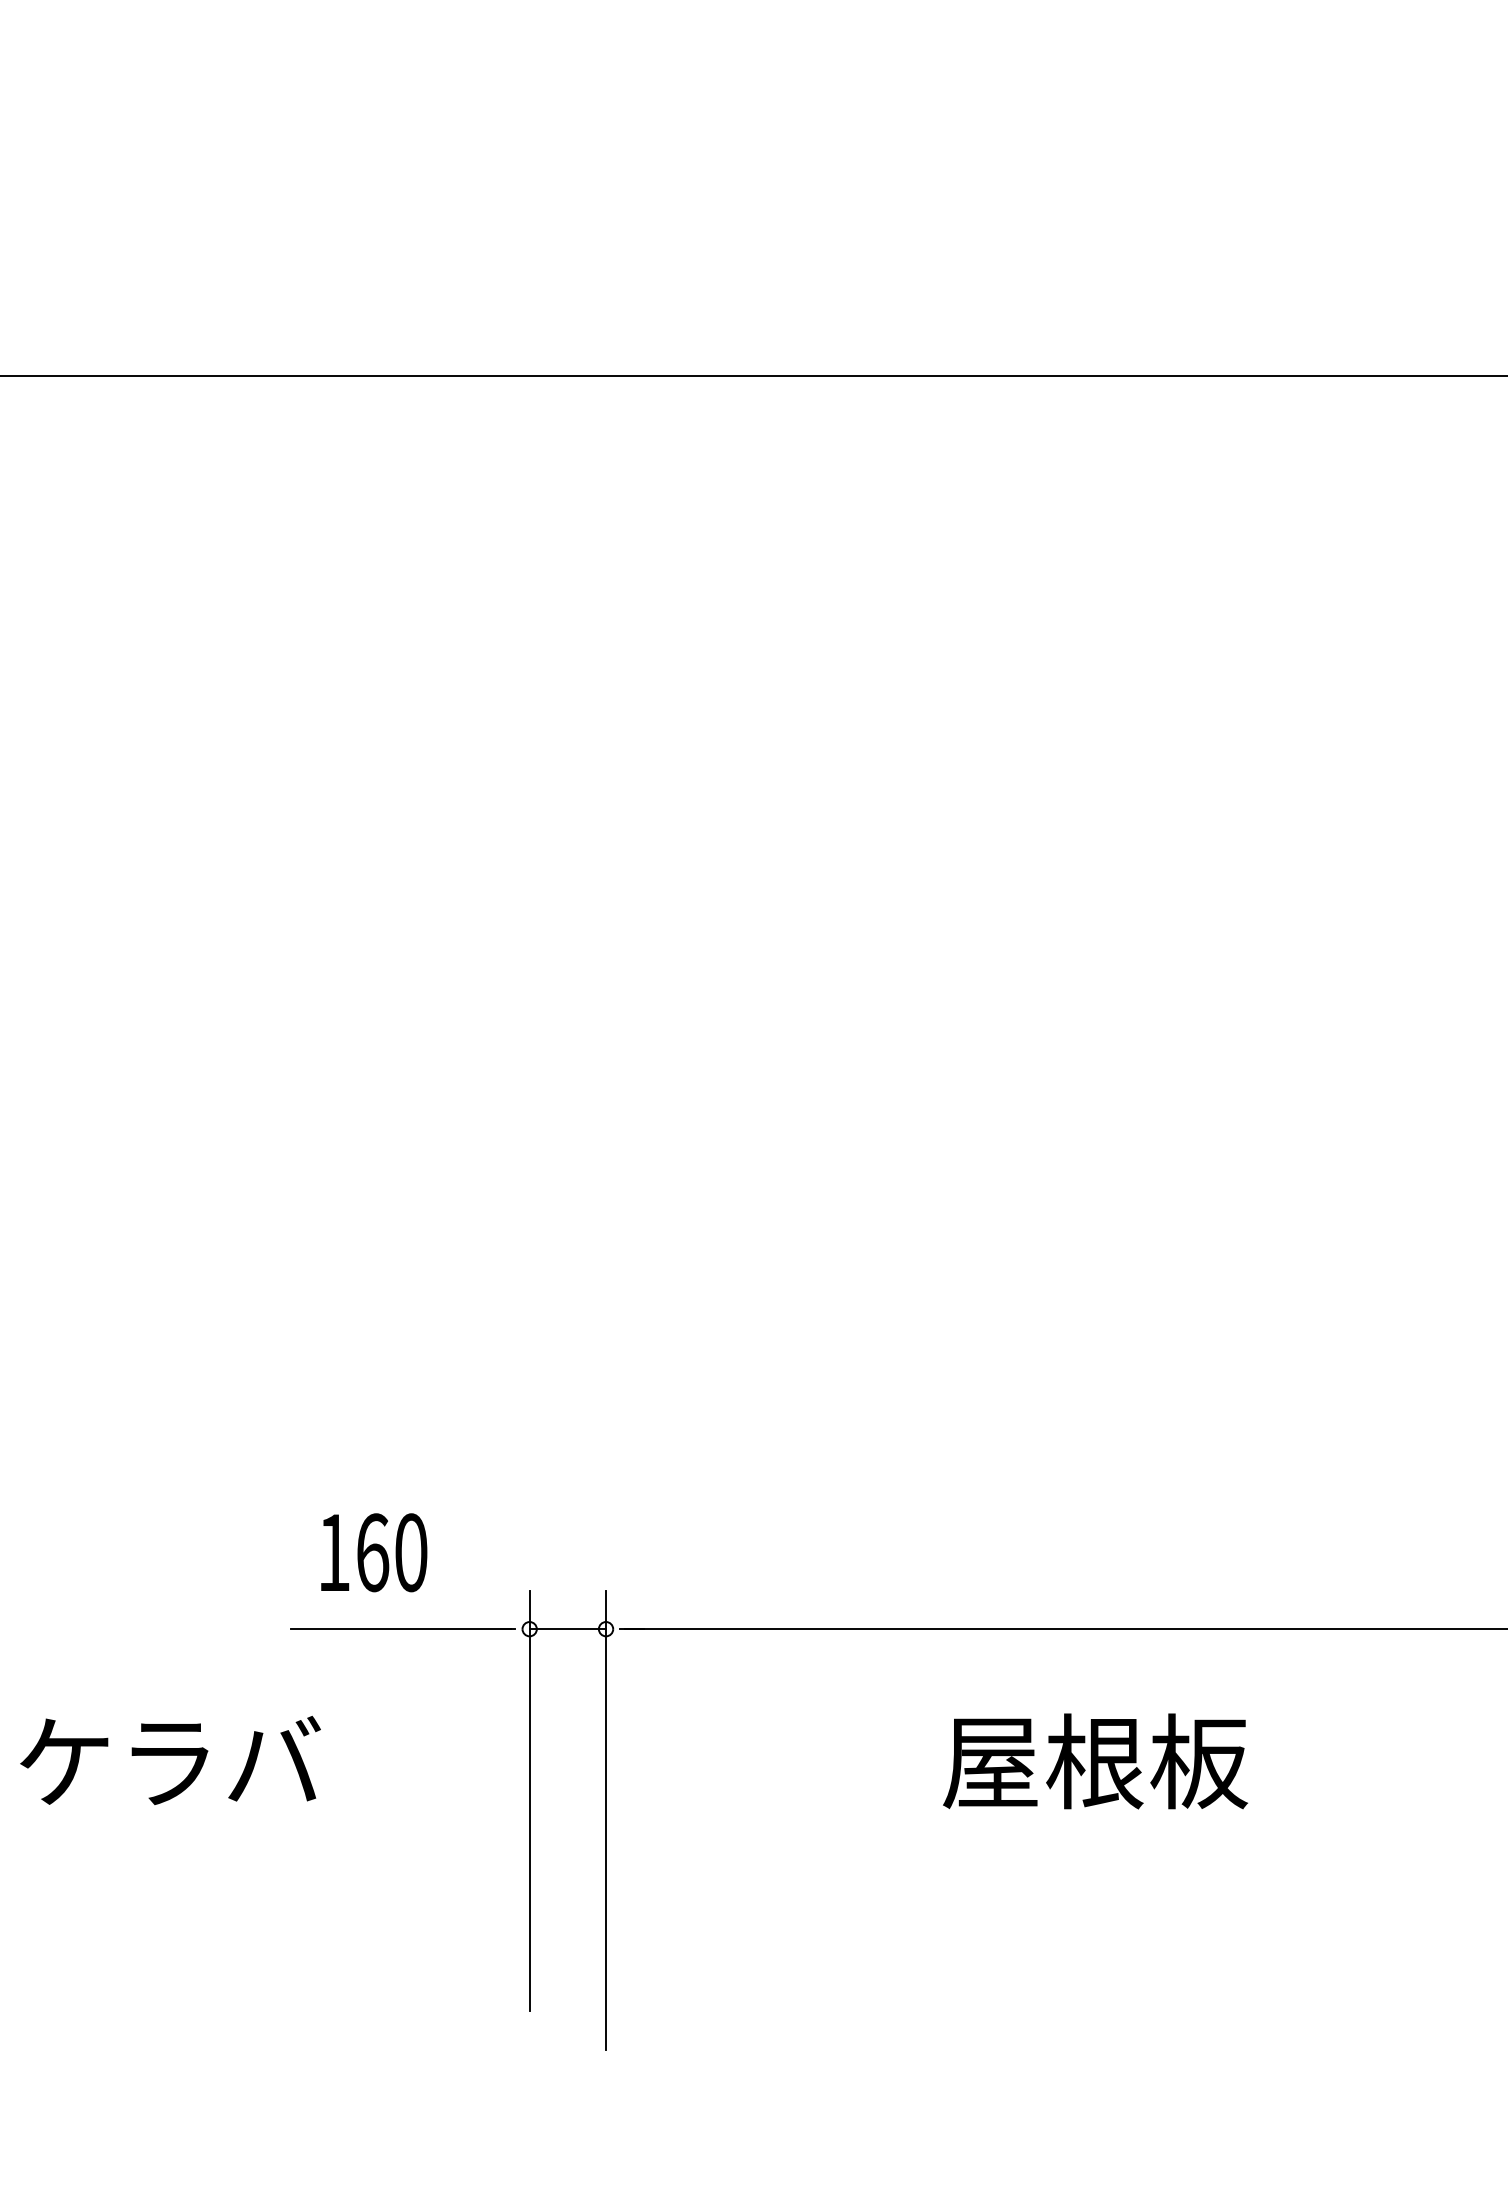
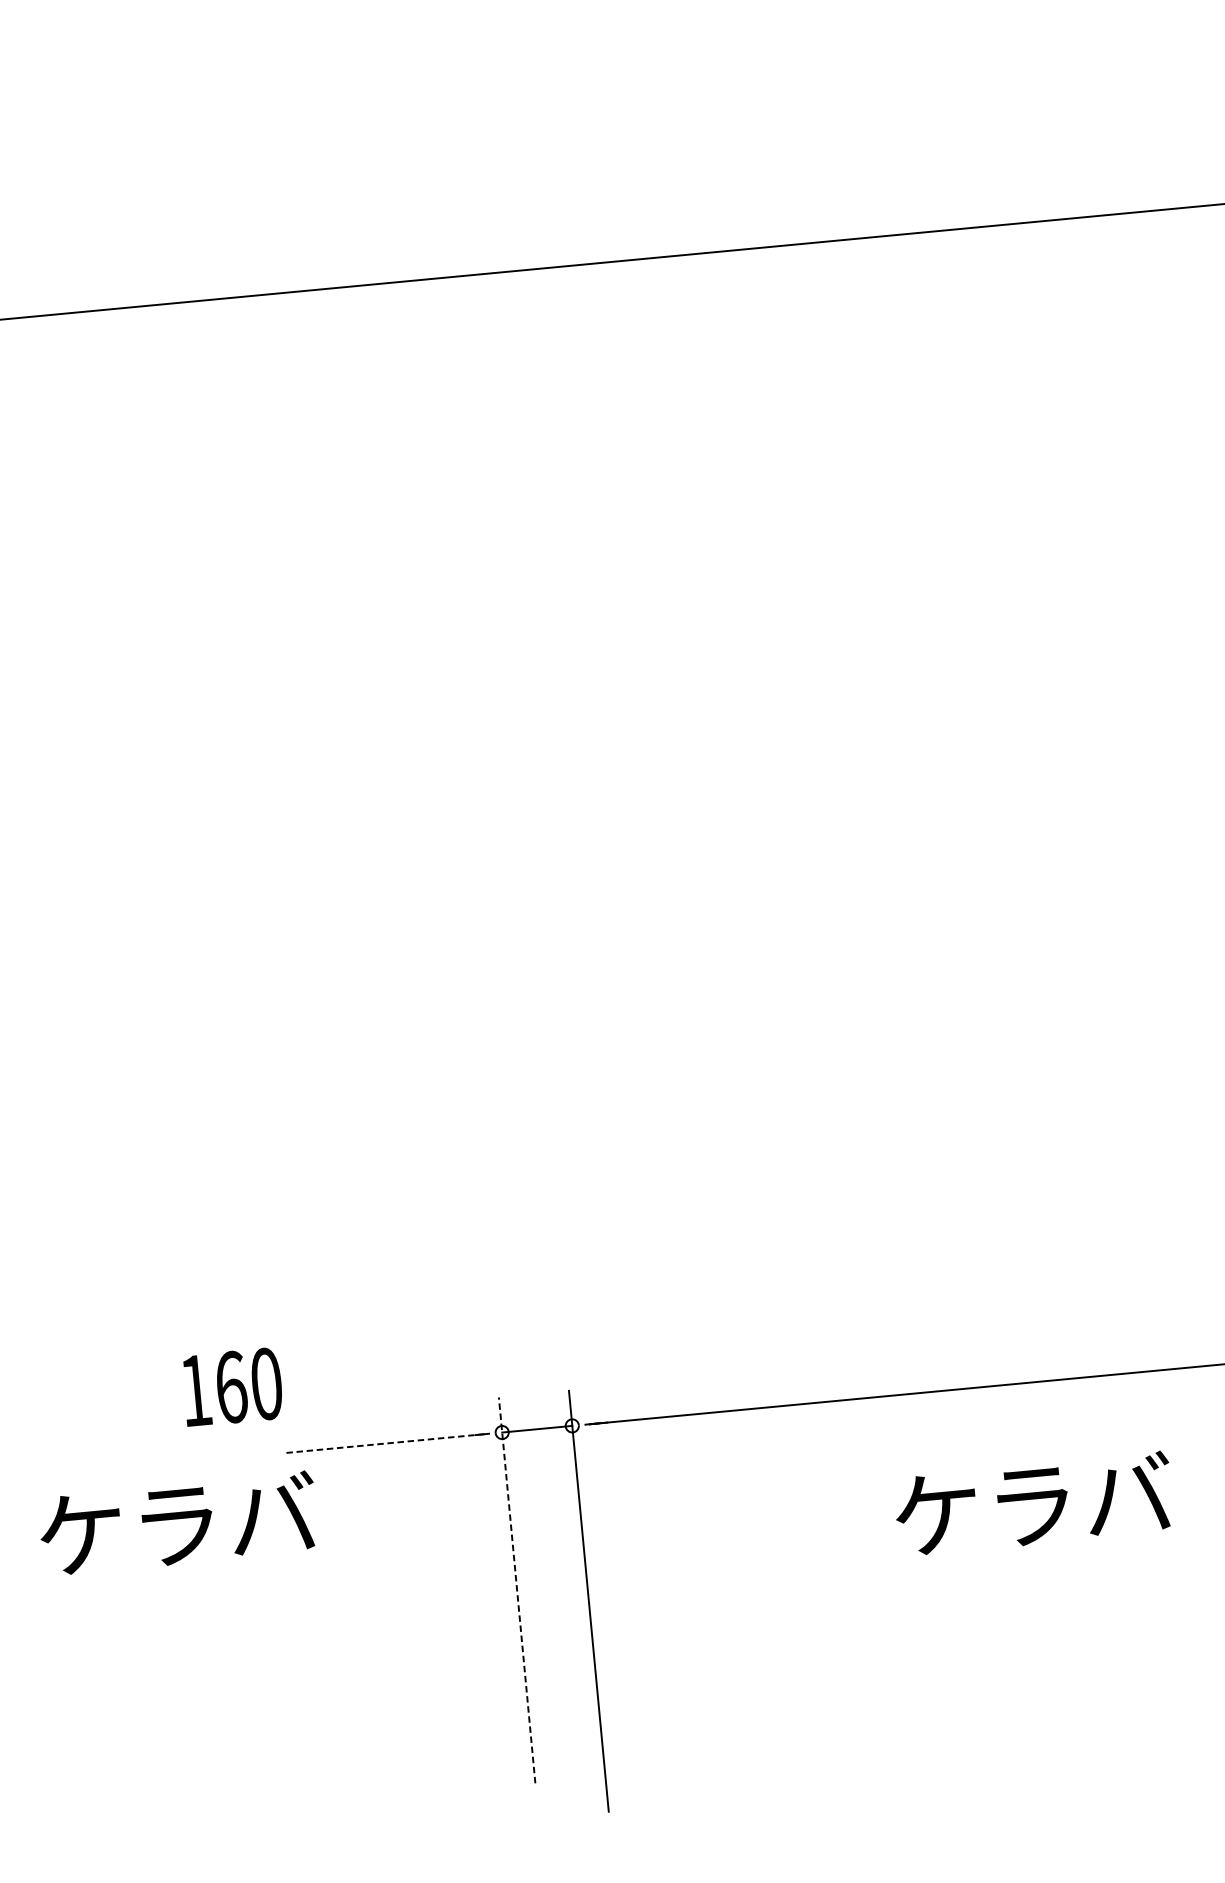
text: (374, 1552) -> (232, 1386), moved
line: (401, 1629) -> (384, 1443), solid -> dashed
text: (170, 1759) -> (178, 1522), moved
text: (1095, 1761) -> (1032, 1504), 屋根板 -> ケラバ
line: (529, 1800) -> (516, 1589), solid -> dashed

